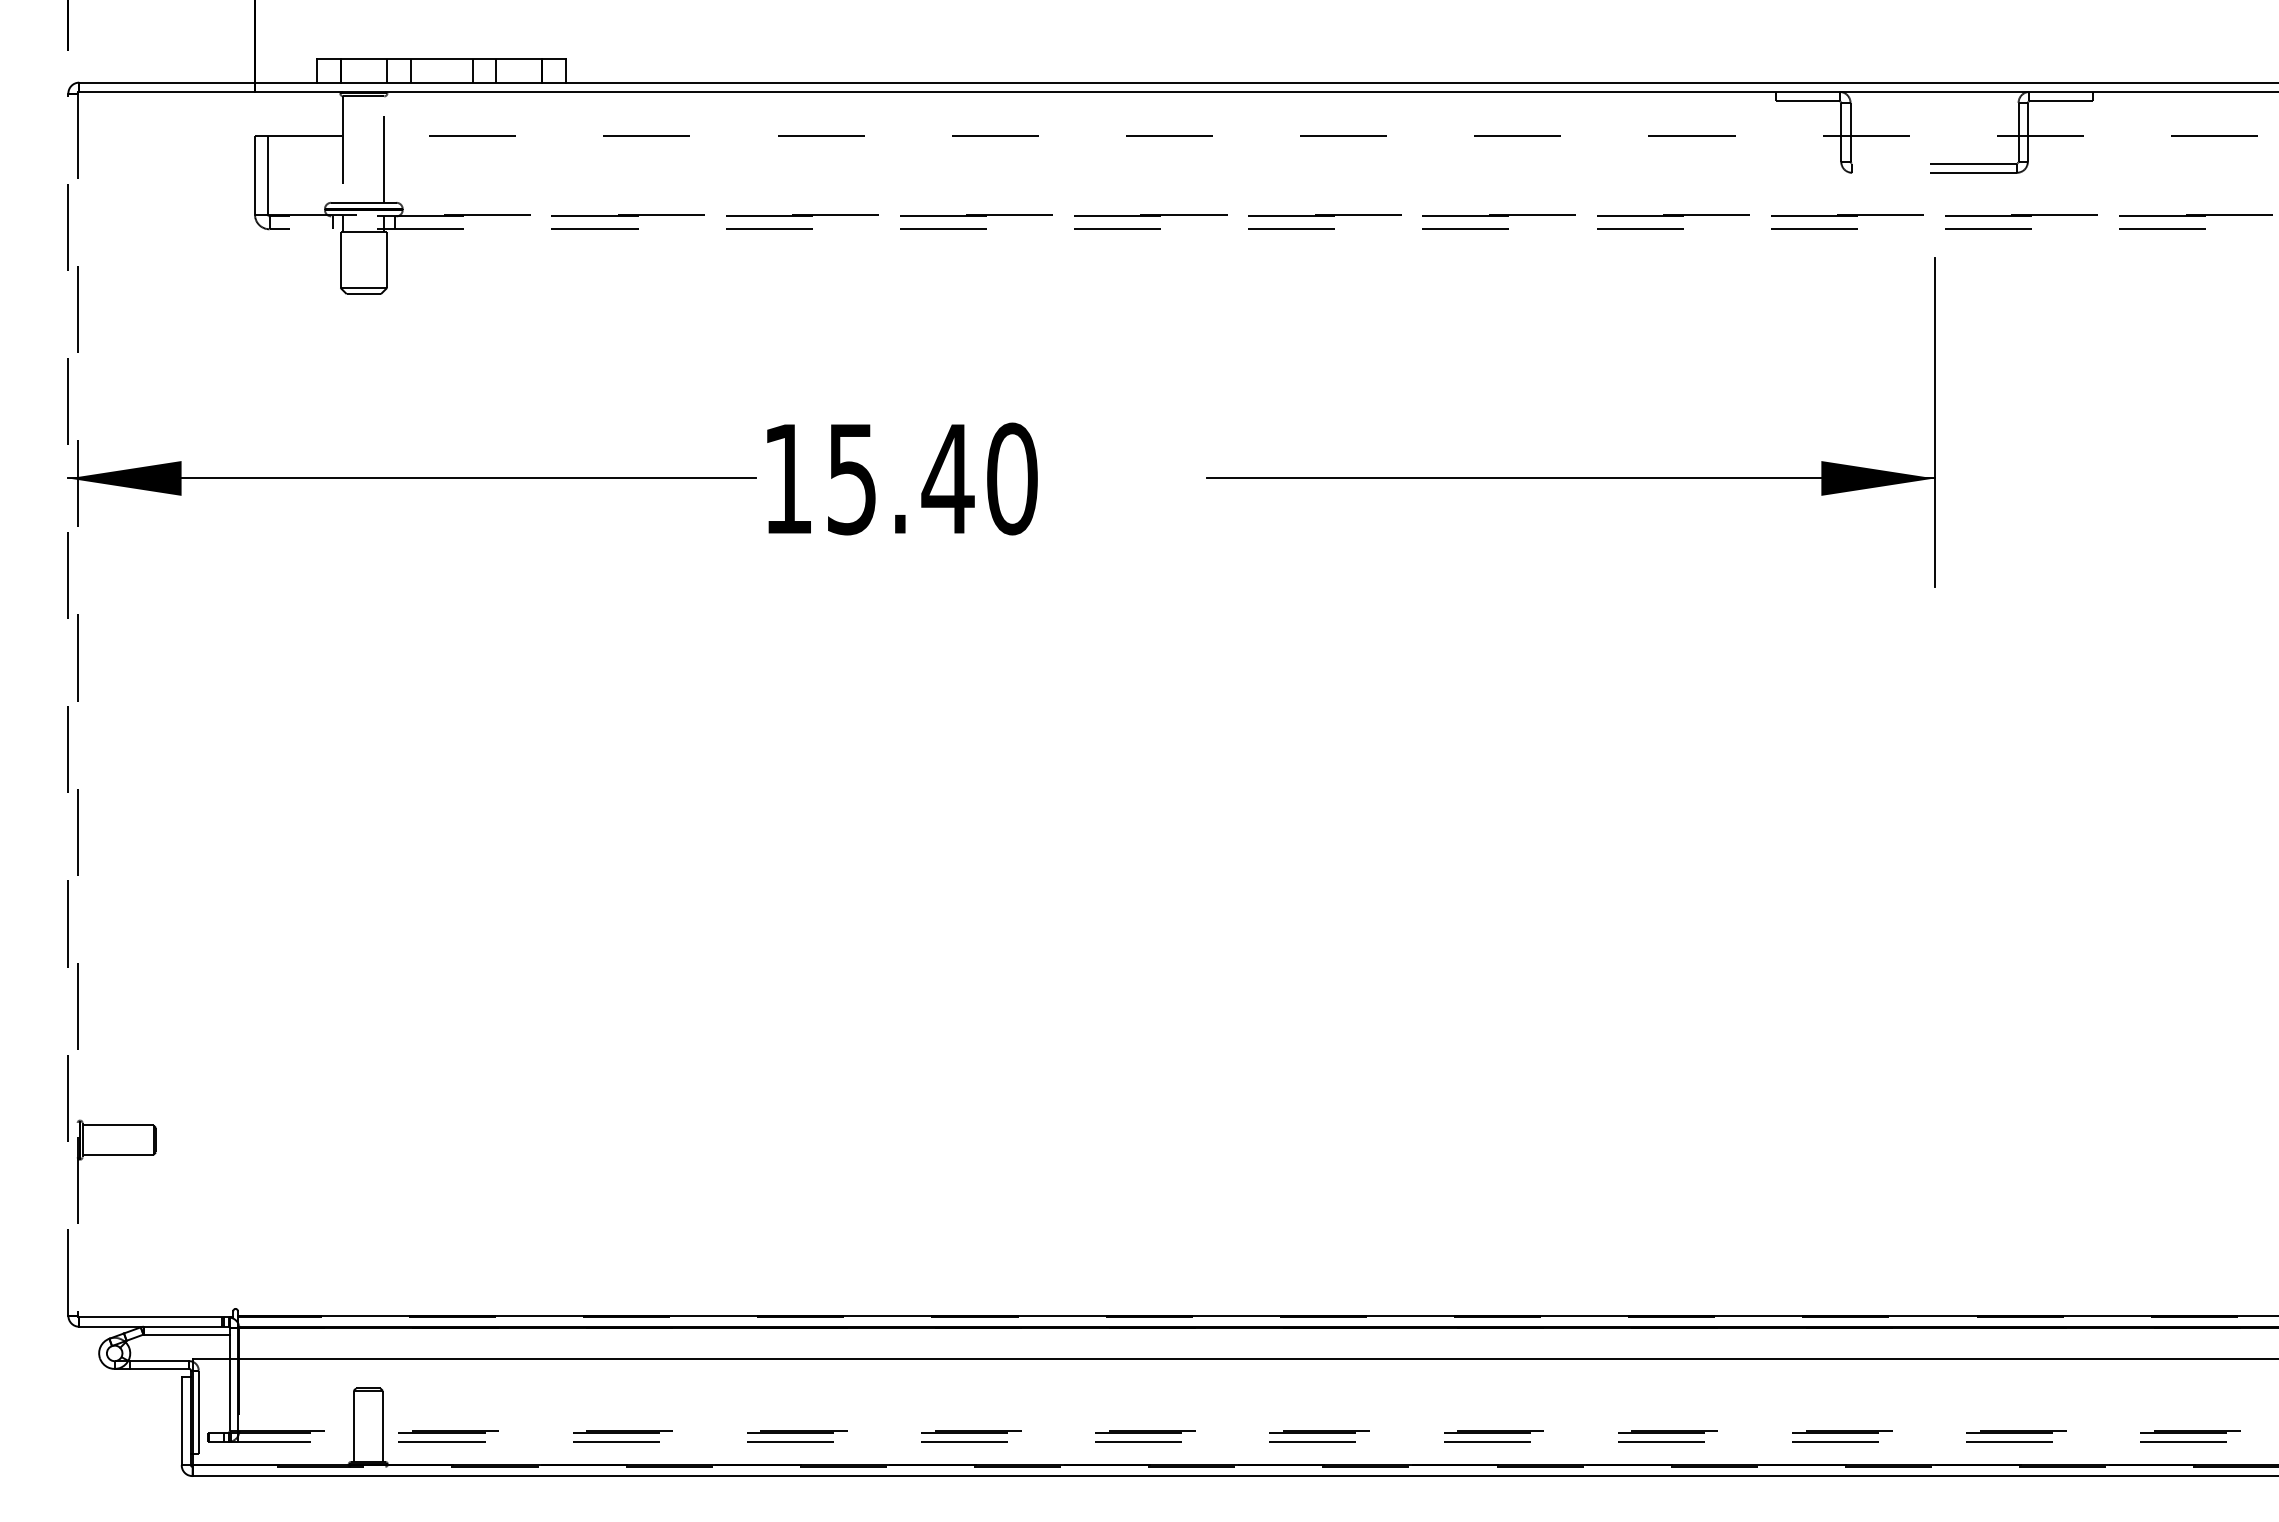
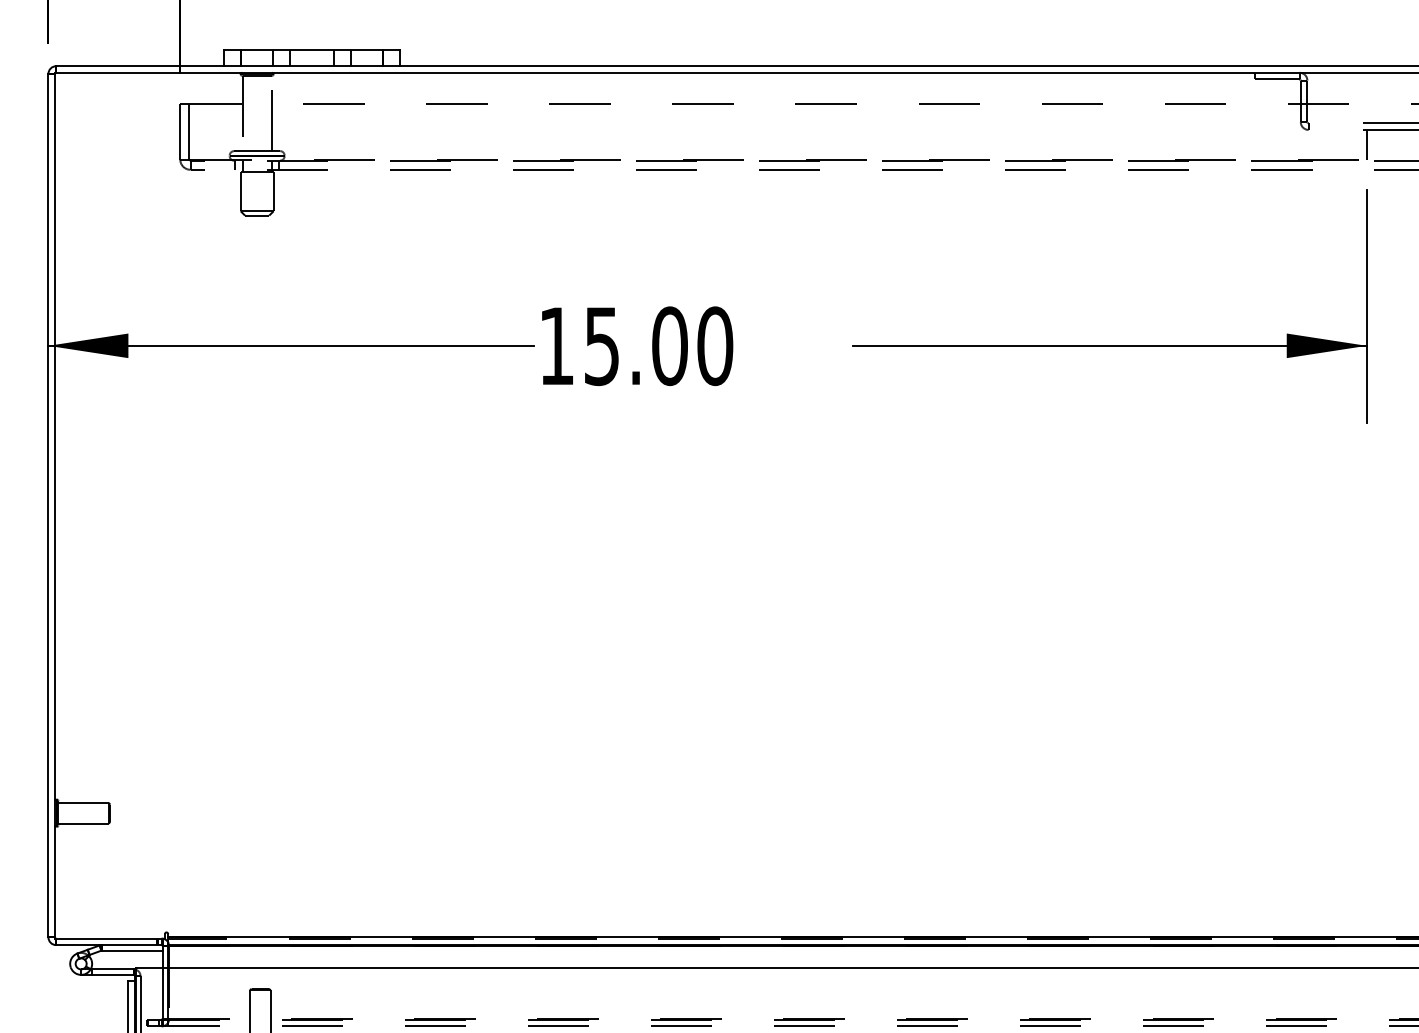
line: (1934, 193) -> (1366, 144), added
text: (947, 478) -> (669, 345), 15.40 -> 15.00
line: (68, 704) -> (48, 505), dashed -> solid
line: (77, 704) -> (54, 505), dashed -> solid

